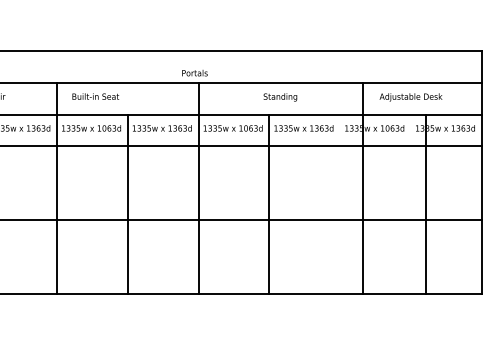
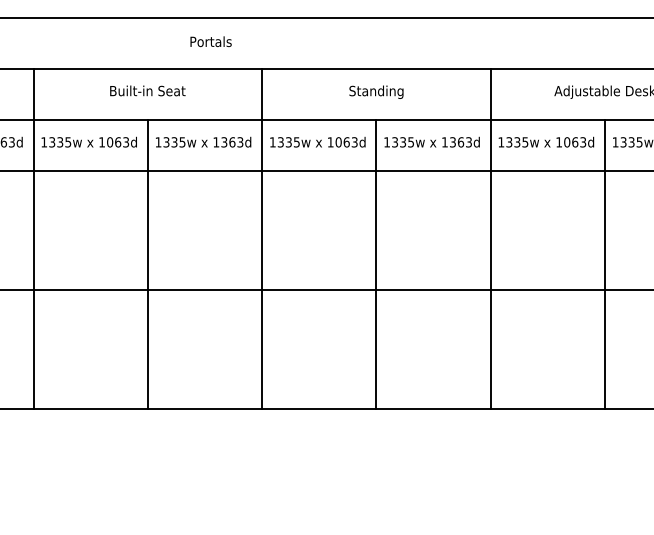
text: (194, 73) -> (210, 42), moved
text: (95, 96) -> (147, 90), moved
text: (280, 97) -> (376, 92), moved
line: (363, 187) -> (491, 237), moved
line: (426, 203) -> (605, 263), moved

